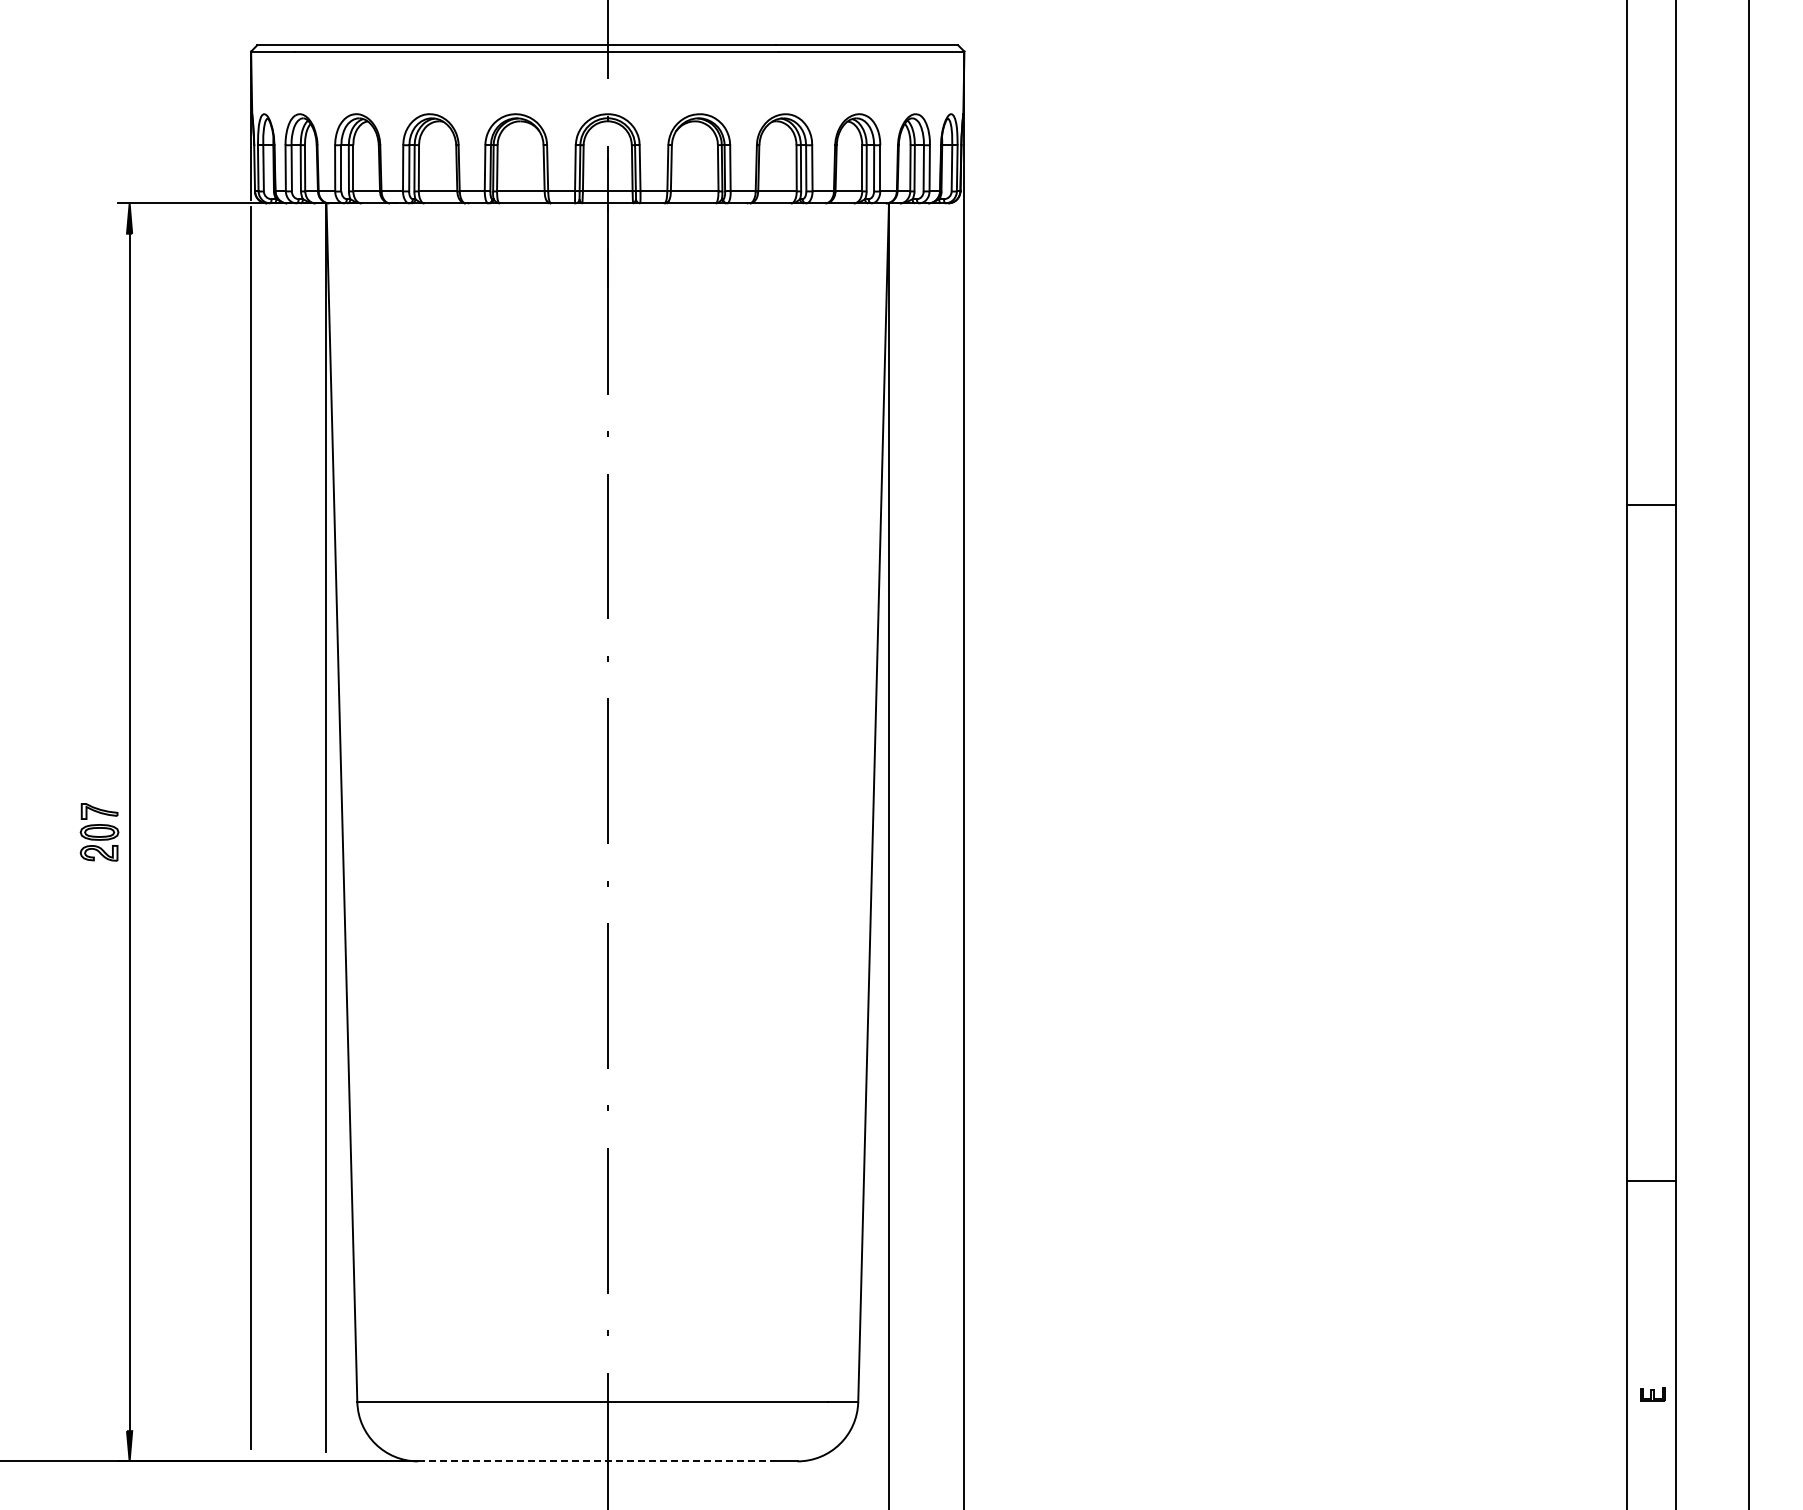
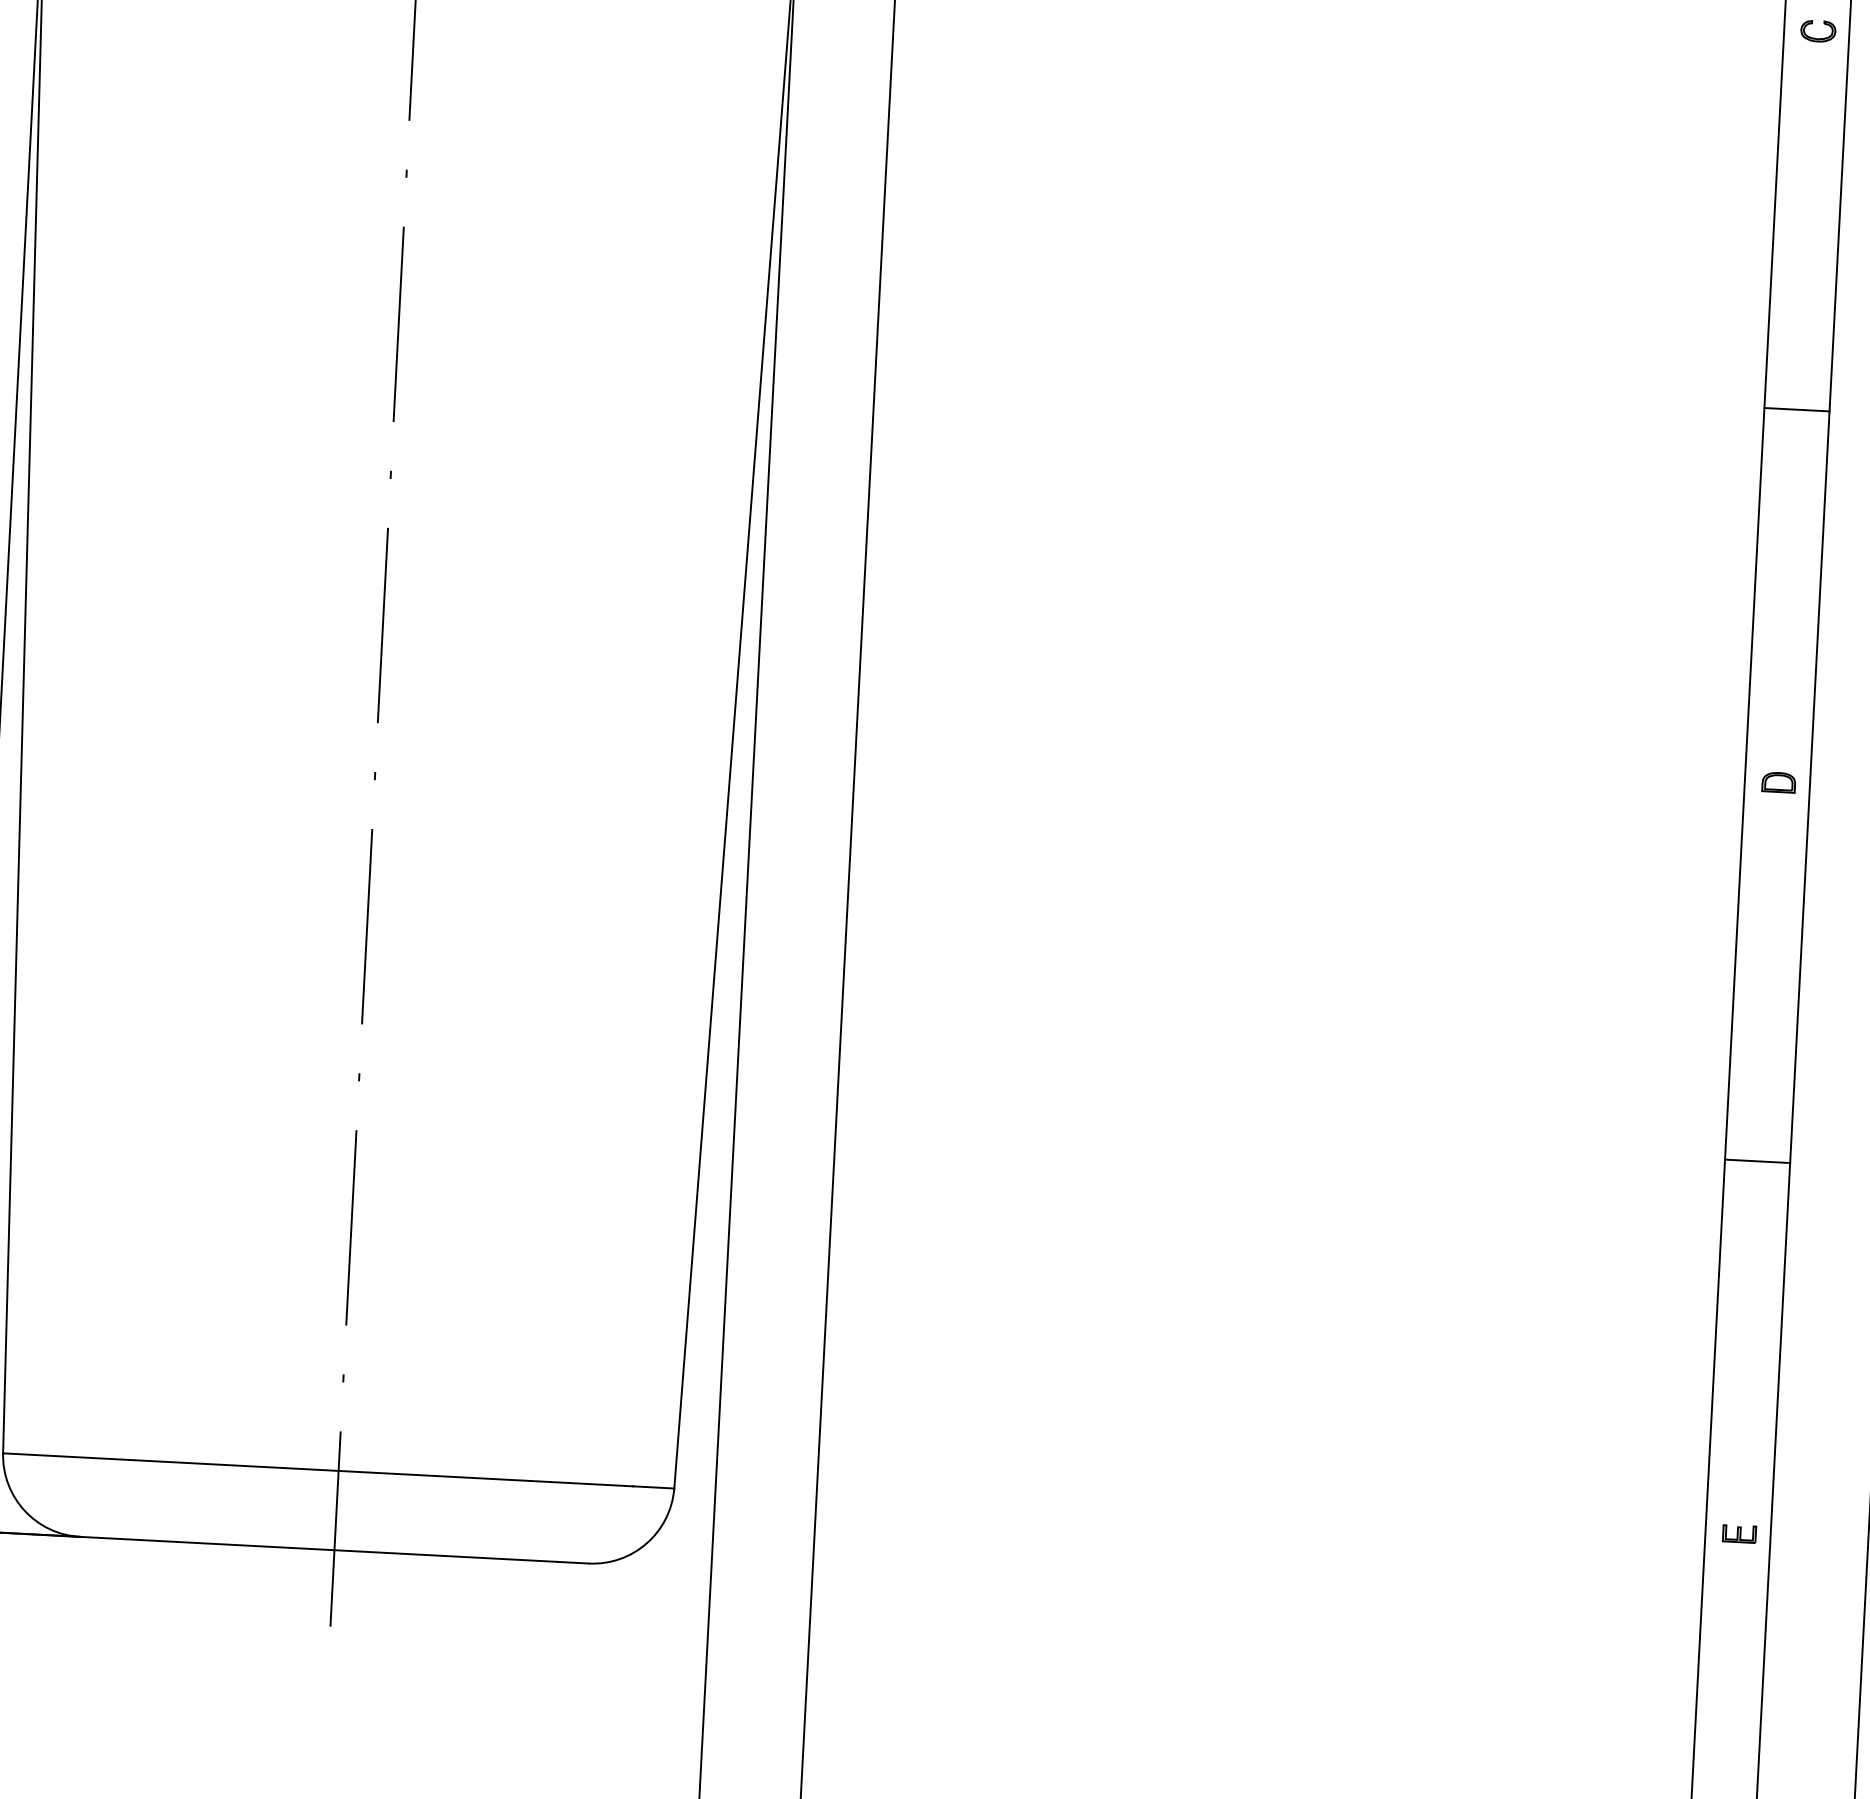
part: (1652, 272) -> (1817, 30), added
line: (1651, 504) -> (1796, 409), moved
part: (1652, 833) -> (1778, 782), added
line: (1651, 1181) -> (1757, 1161), moved
line: (596, 1461) -> (319, 1549), dashed -> solid

